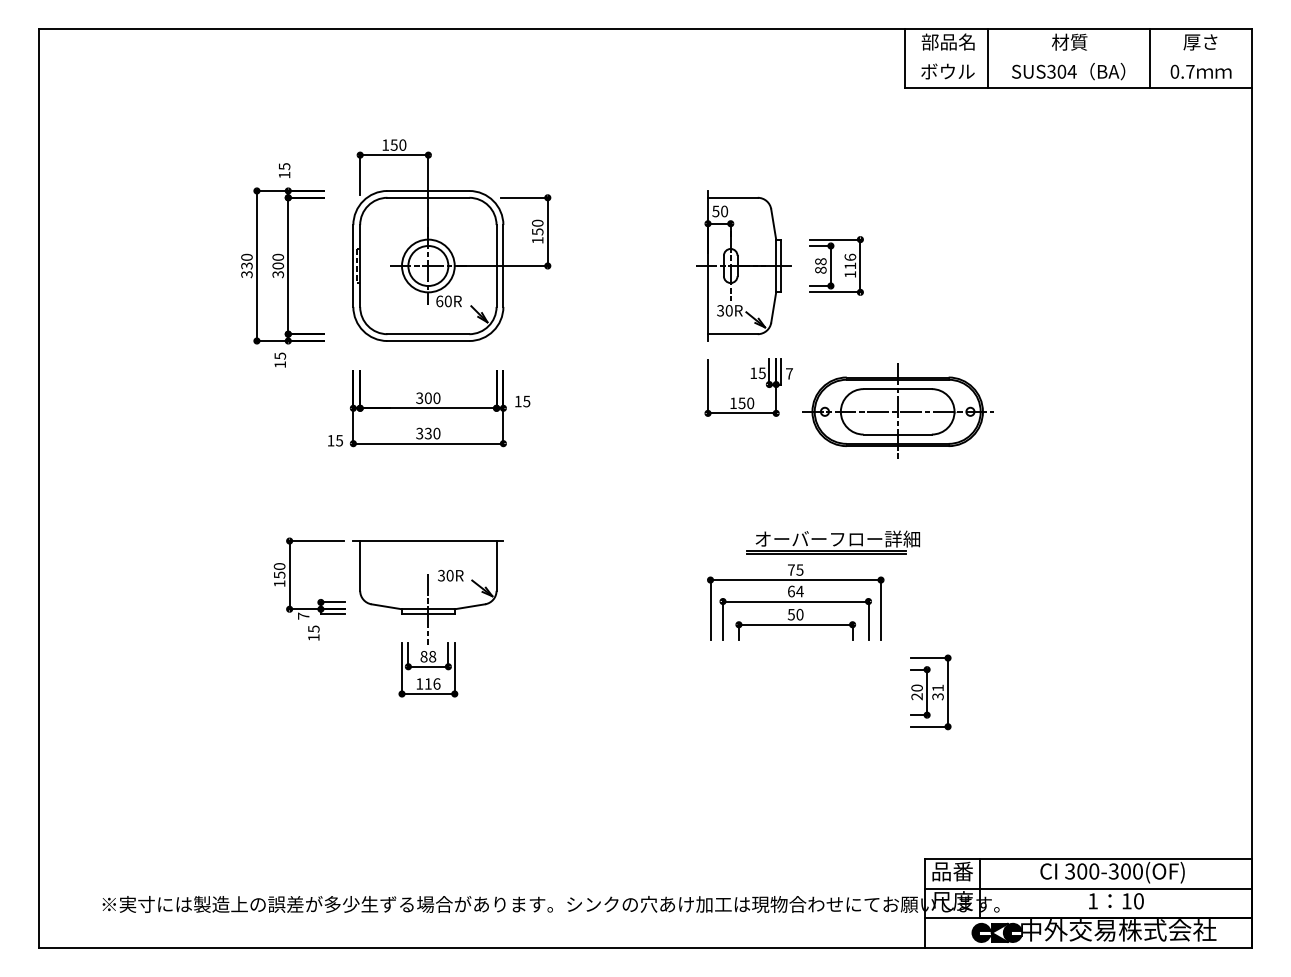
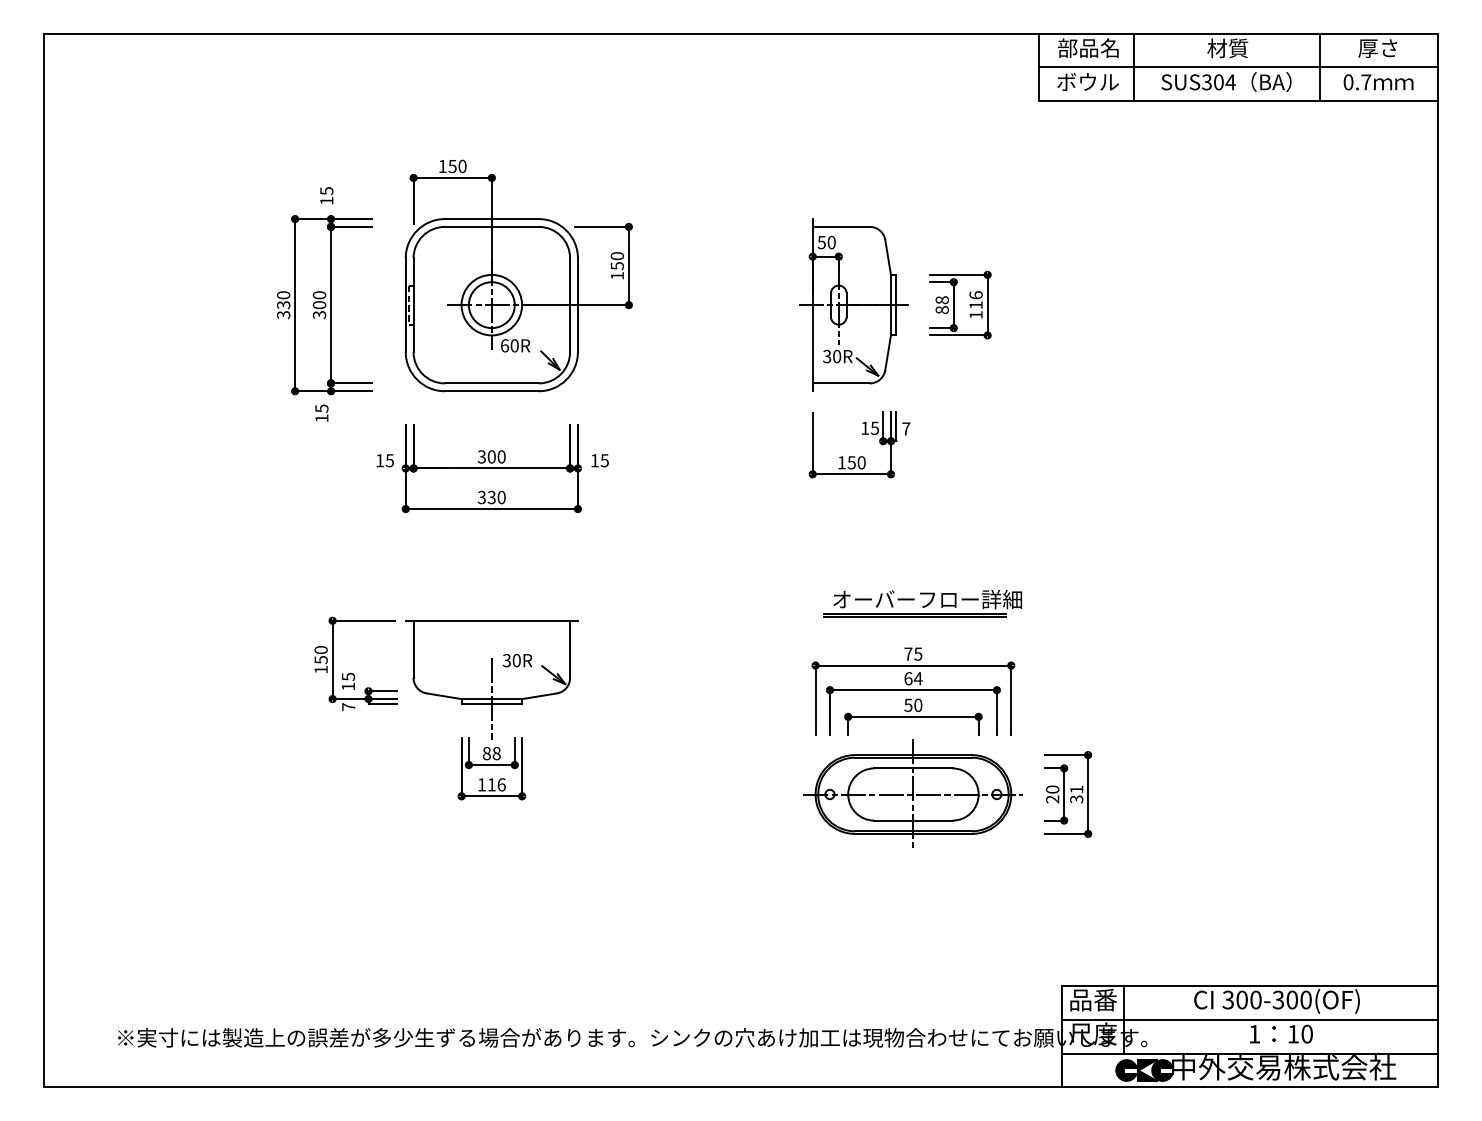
line: (1078, 58) -> (1237, 67), added
part: (896, 410) -> (912, 793), moved
text: (334, 440) -> (384, 460), moved
part: (833, 542) -> (922, 603), moved
text: (313, 632) -> (348, 680), moved

